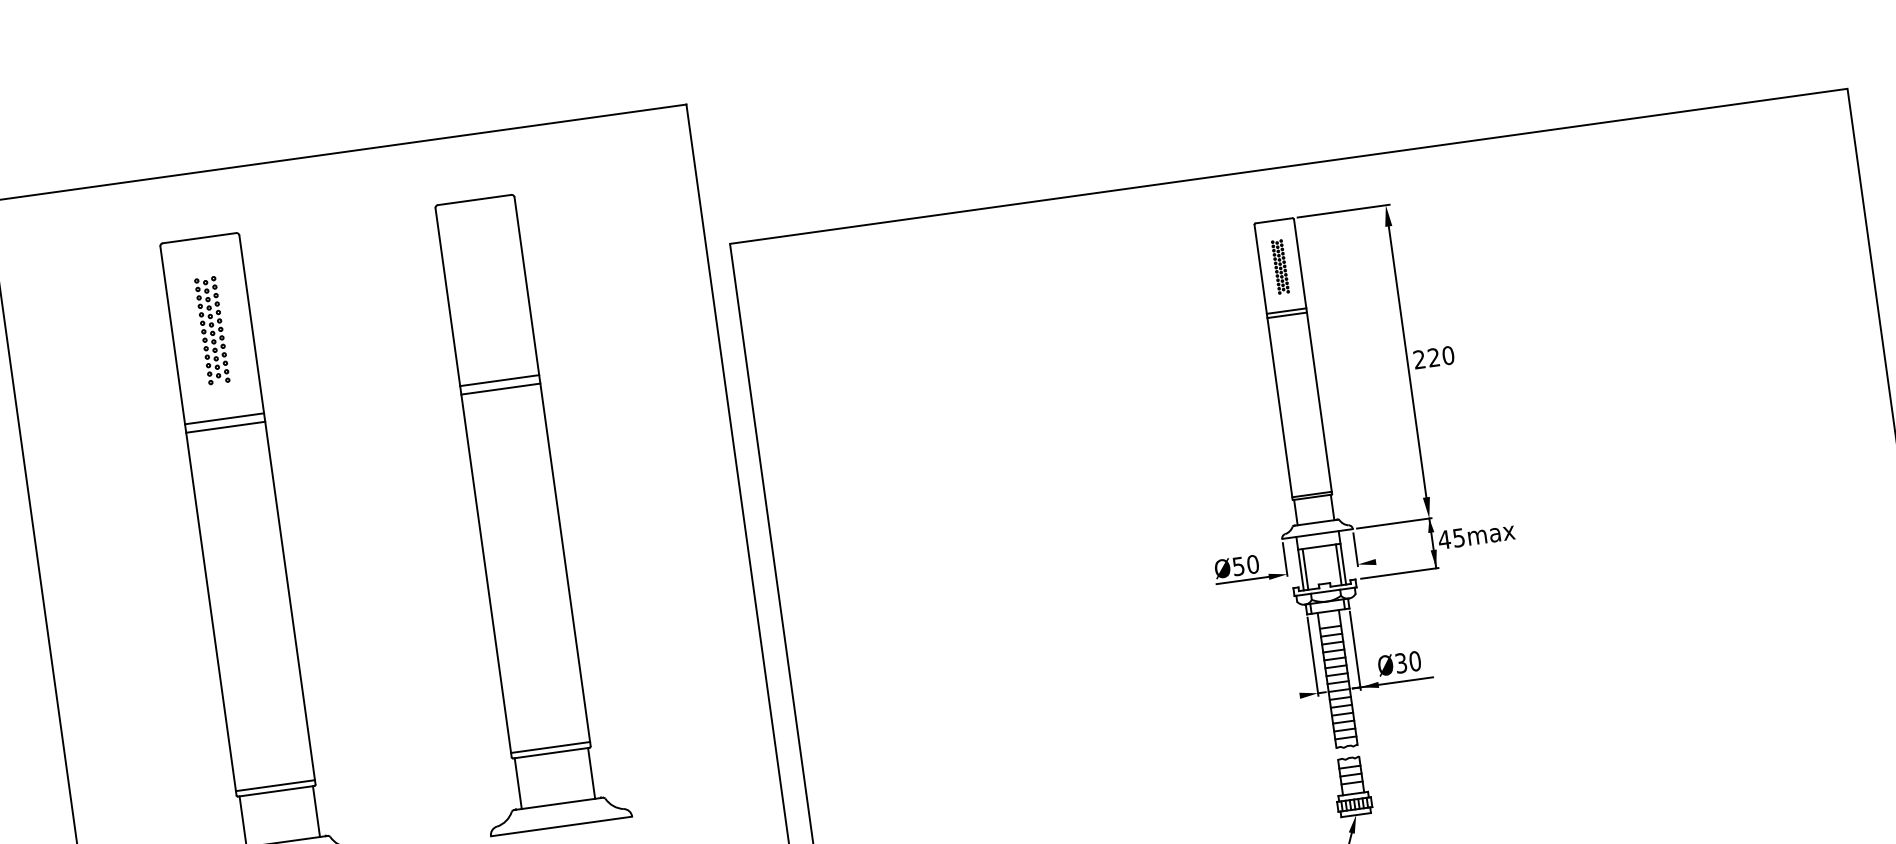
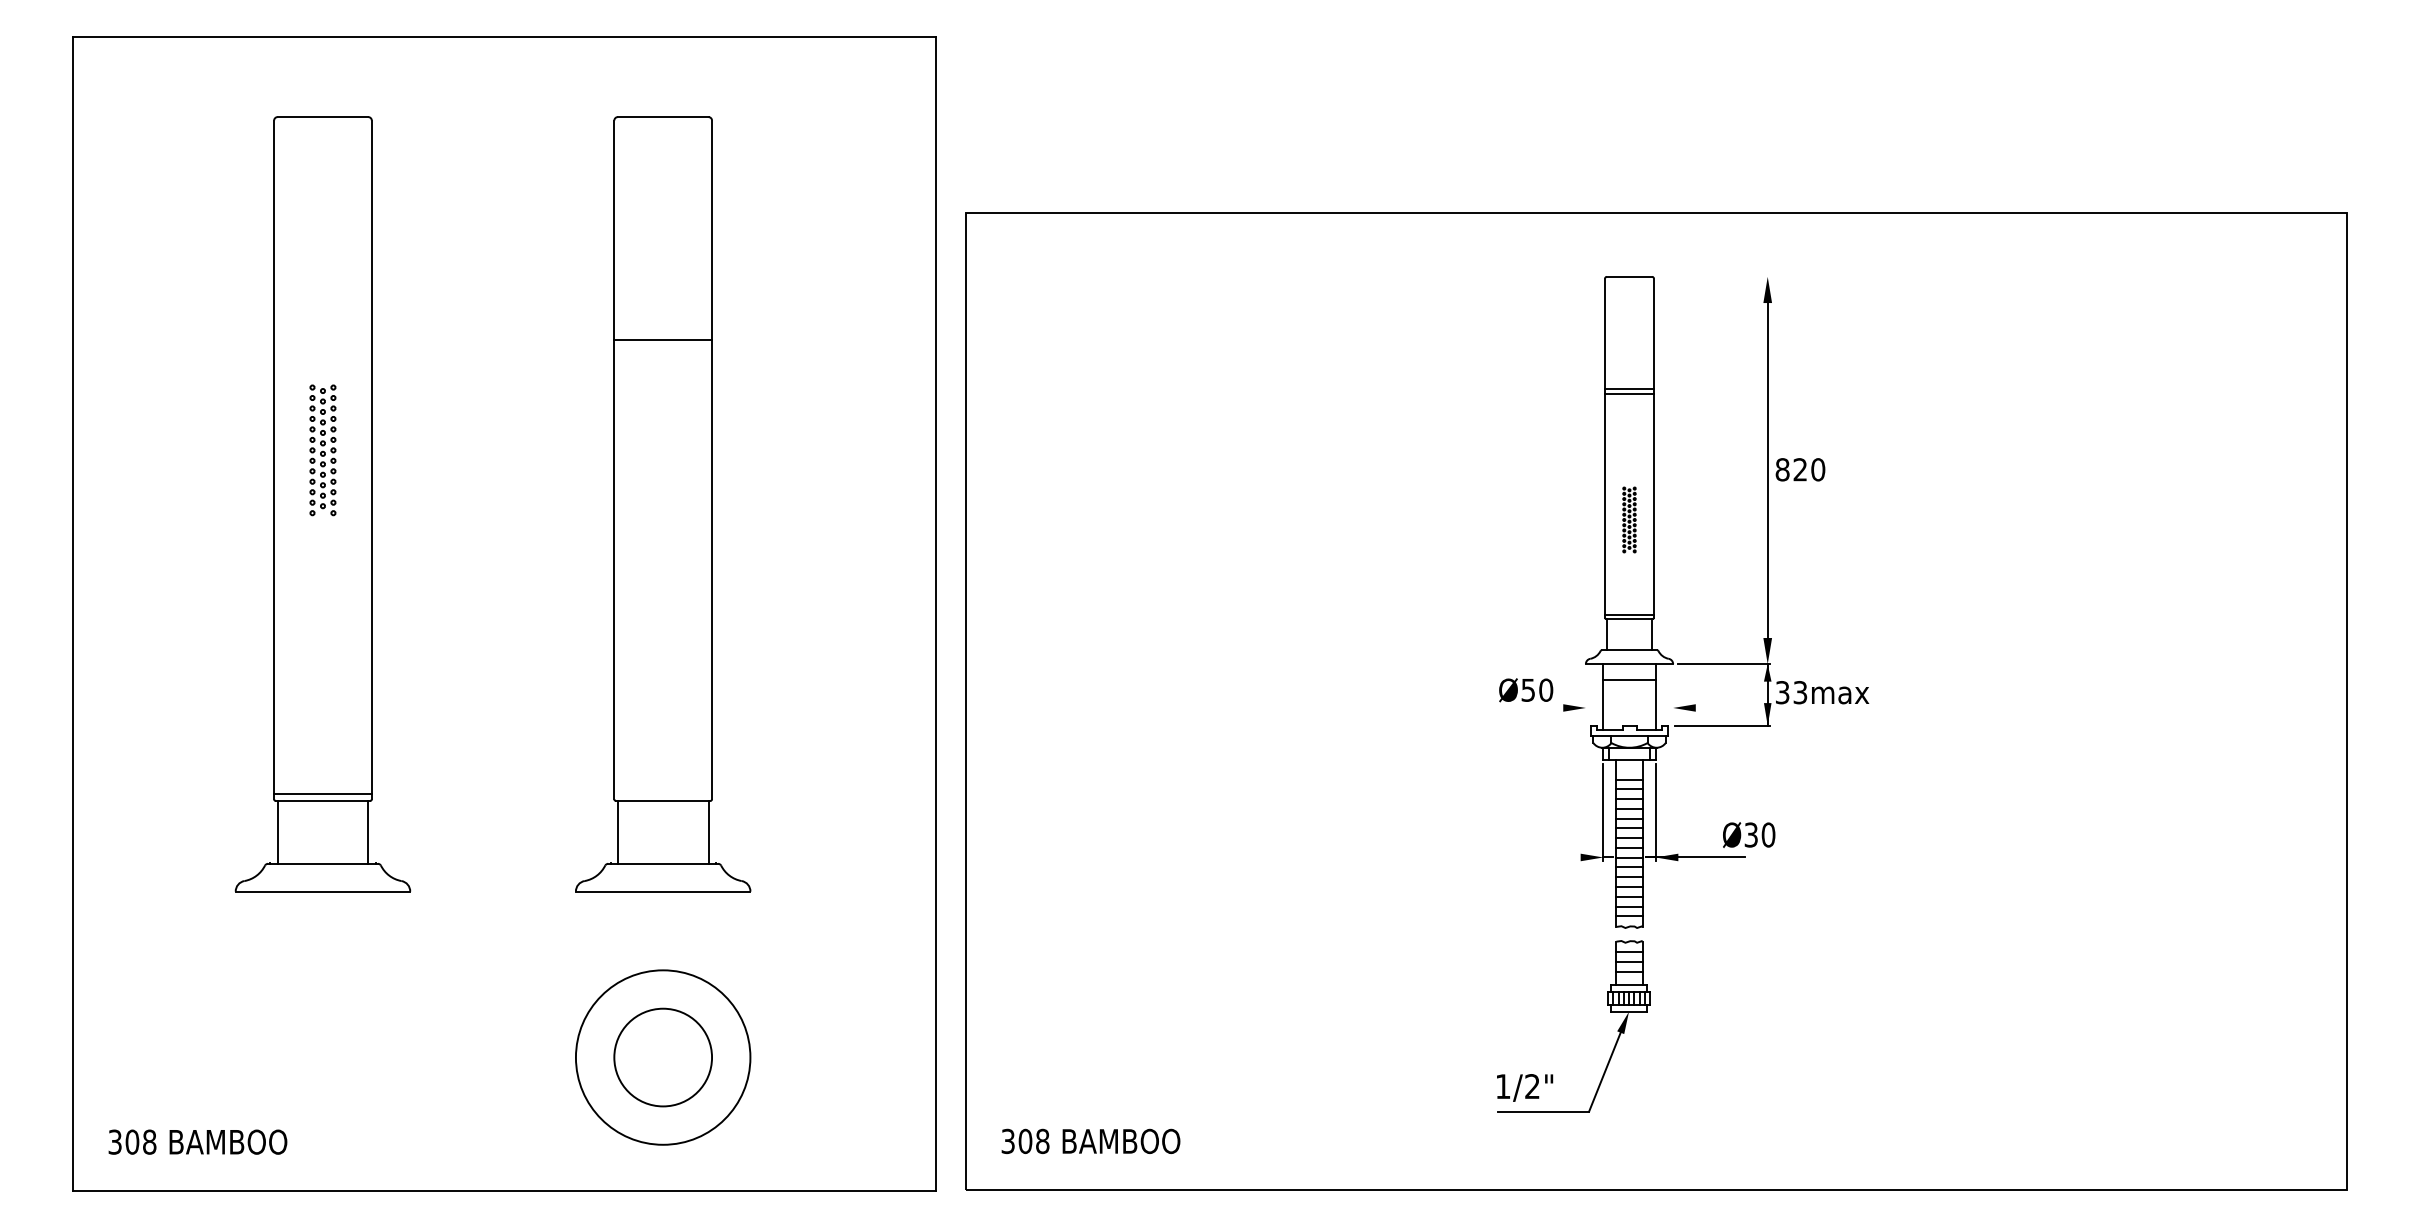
line: (1343, 210) -> (1715, 276), removed
part: (1280, 266) -> (1629, 519), moved
part: (211, 330) -> (322, 450), moved
text: (1419, 359) -> (1782, 469), 220 -> 820
line: (501, 388) -> (663, 350), removed
line: (224, 418) -> (322, 340), removed
line: (225, 427) -> (322, 350), removed
text: (1451, 538) -> (1791, 692), 45max -> 33max
line: (1355, 549) -> (1673, 689), removed
line: (1284, 559) -> (1585, 689), removed
line: (1339, 564) -> (1650, 704), removed
line: (1305, 568) -> (1608, 704), removed
line: (1242, 580) -> (1530, 707), removed
text: (1399, 663) -> (1749, 834), moved
line: (550, 747) -> (663, 794), removed

